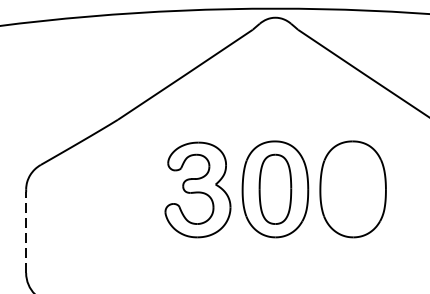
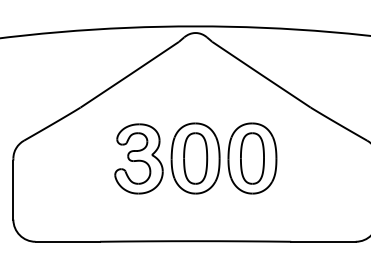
part: (353, 189) -> (252, 158), added
line: (26, 231) -> (13, 189), dashed -> solid

